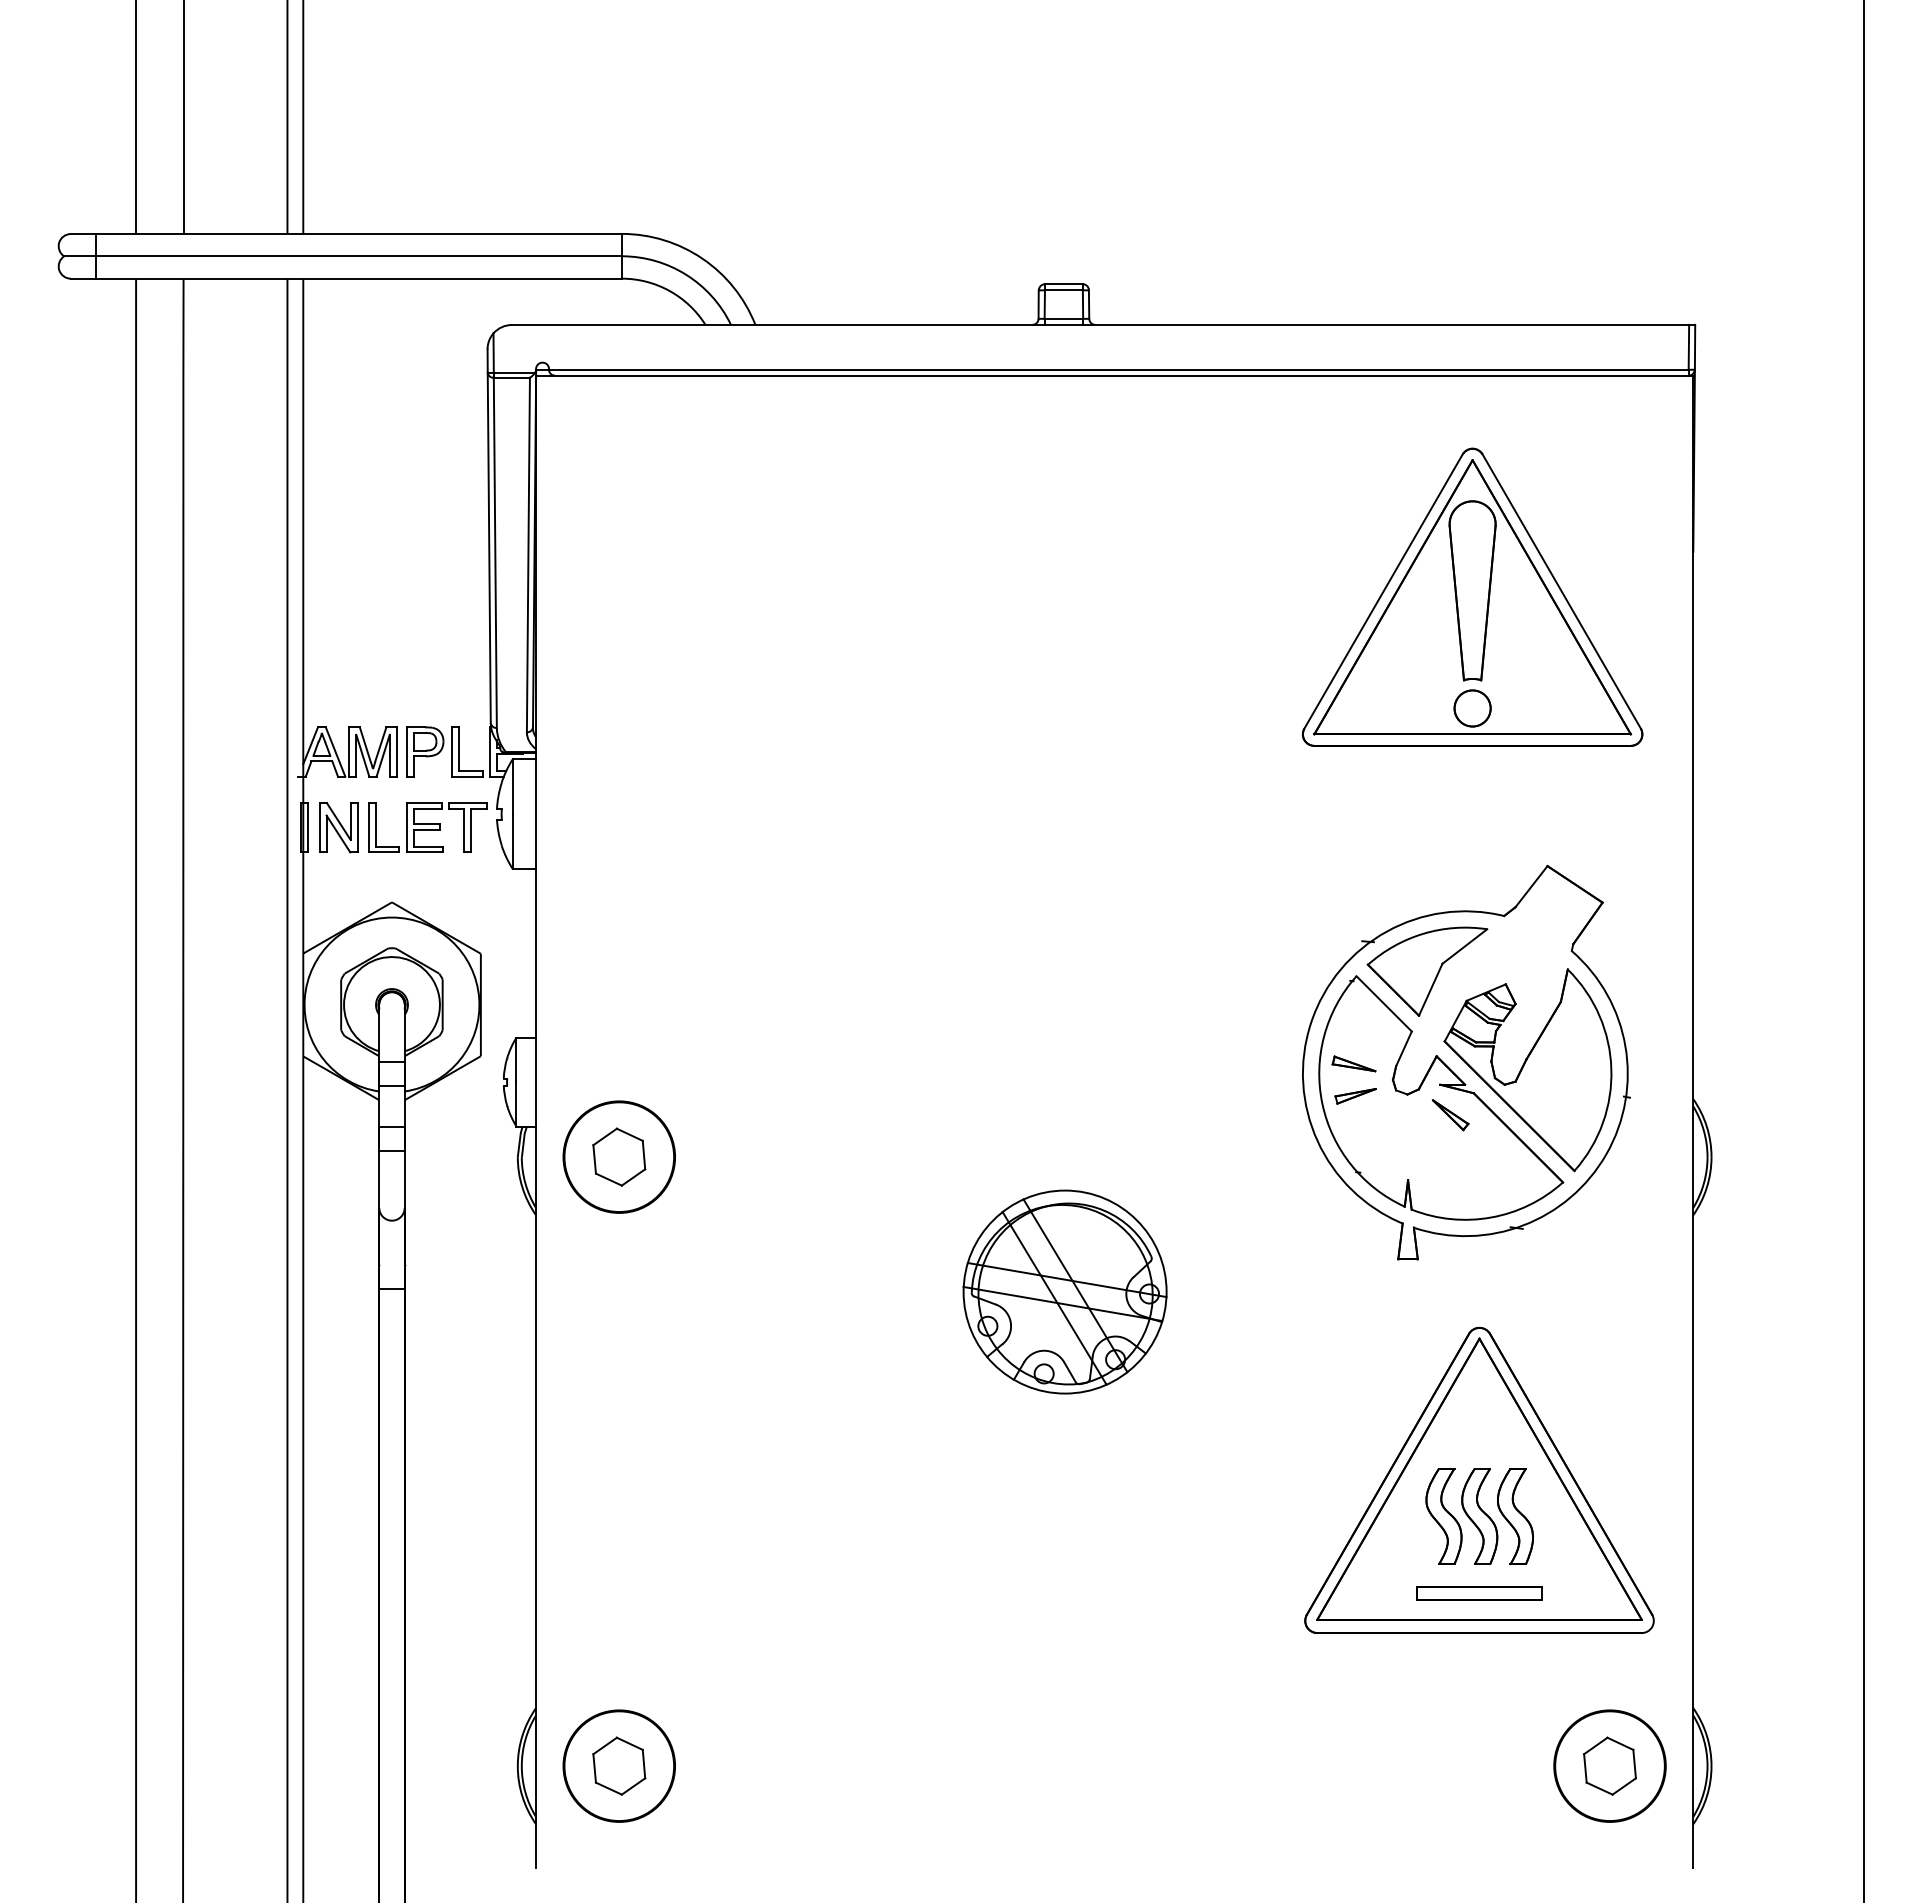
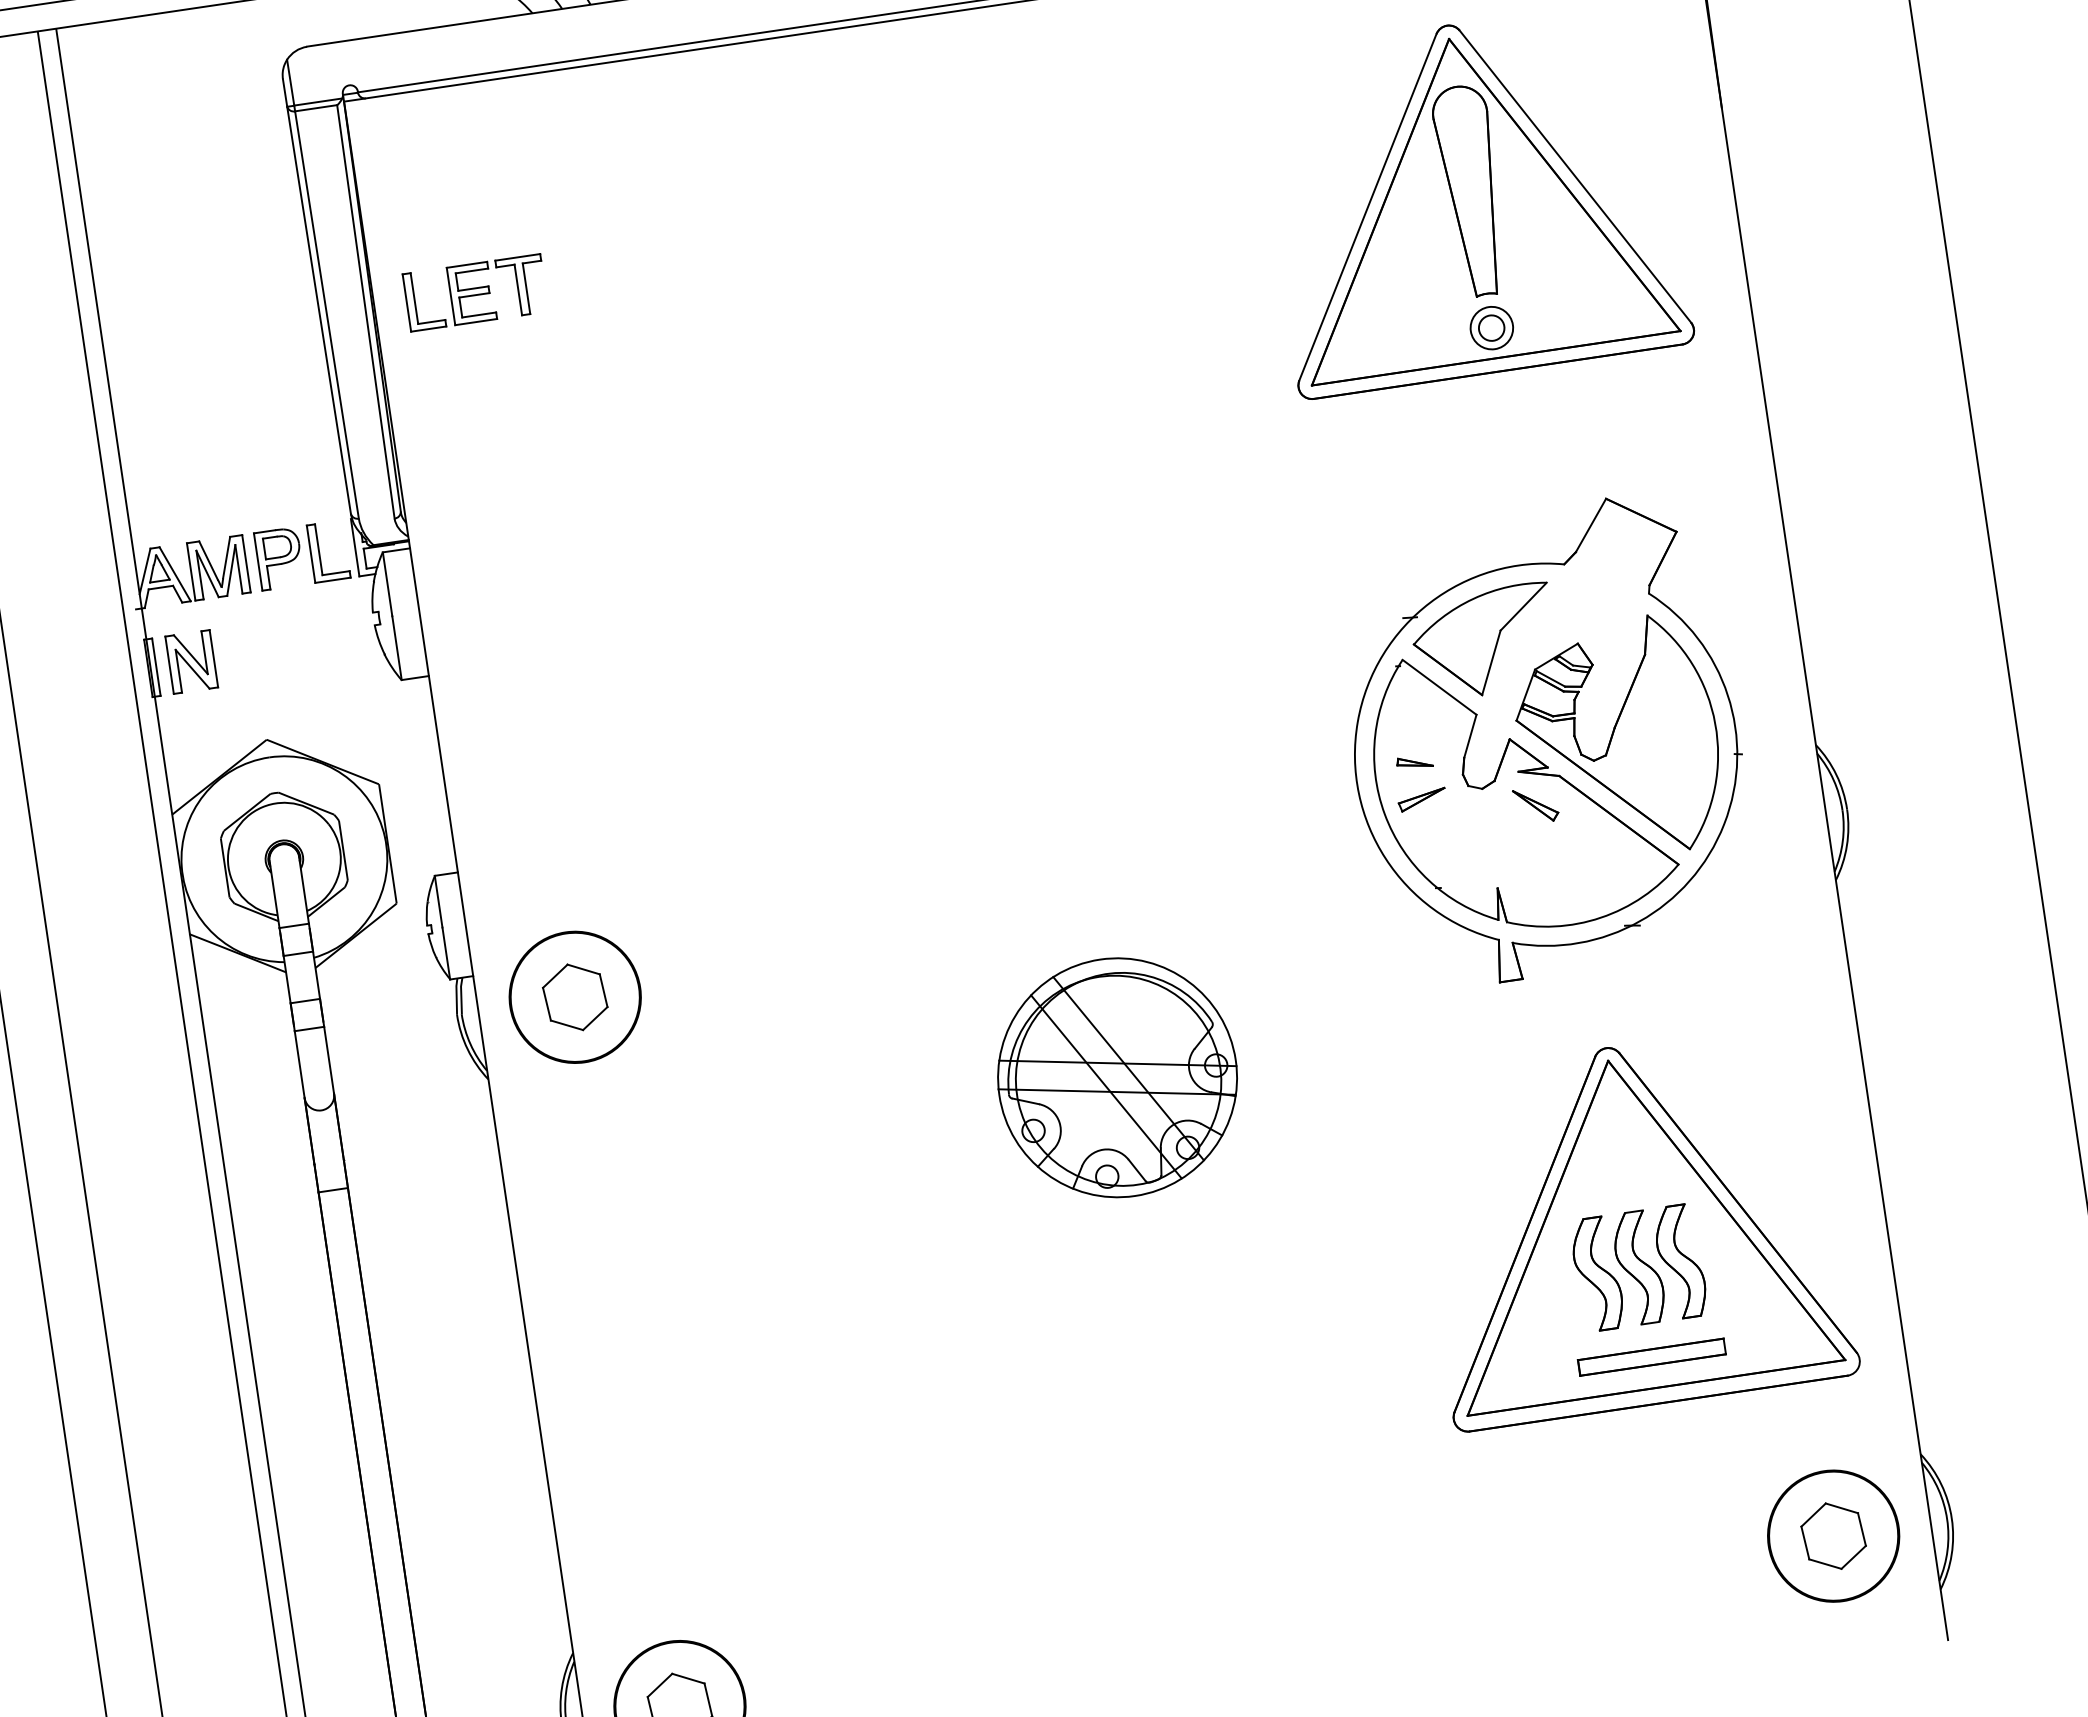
circle: (1472, 708) -> (1491, 328), size x0.6
part: (427, 827) -> (475, 292), moved
part: (1353, 1063) -> (1414, 762), size x0.7

